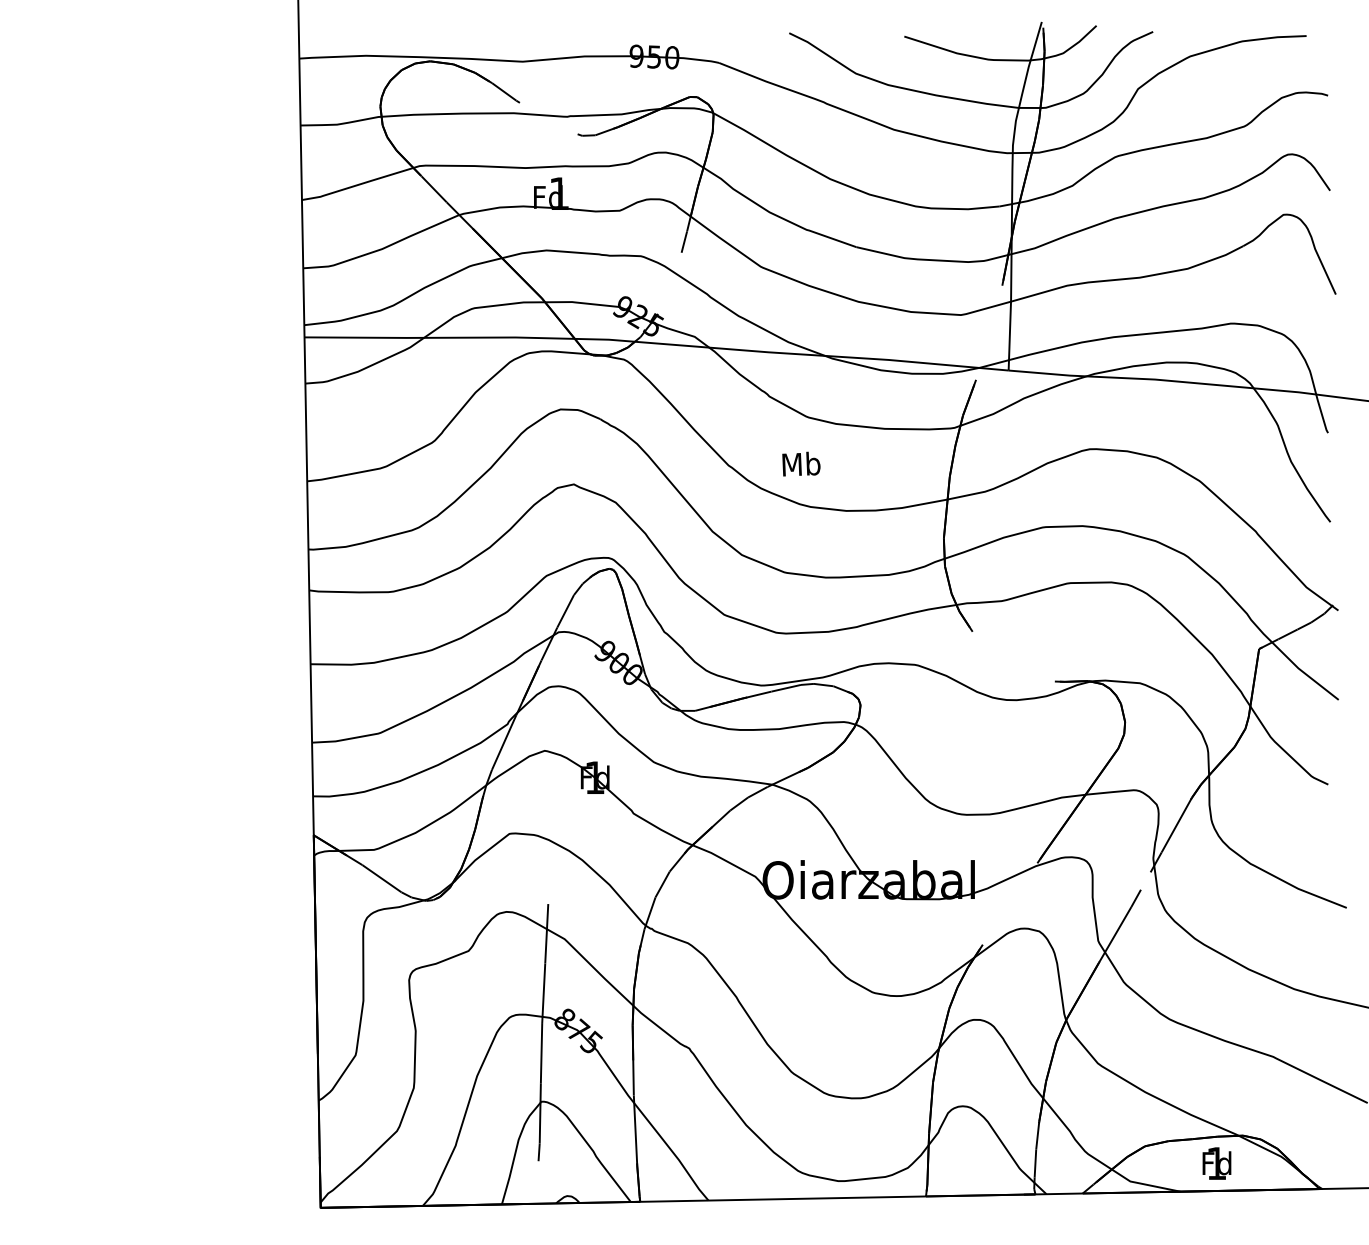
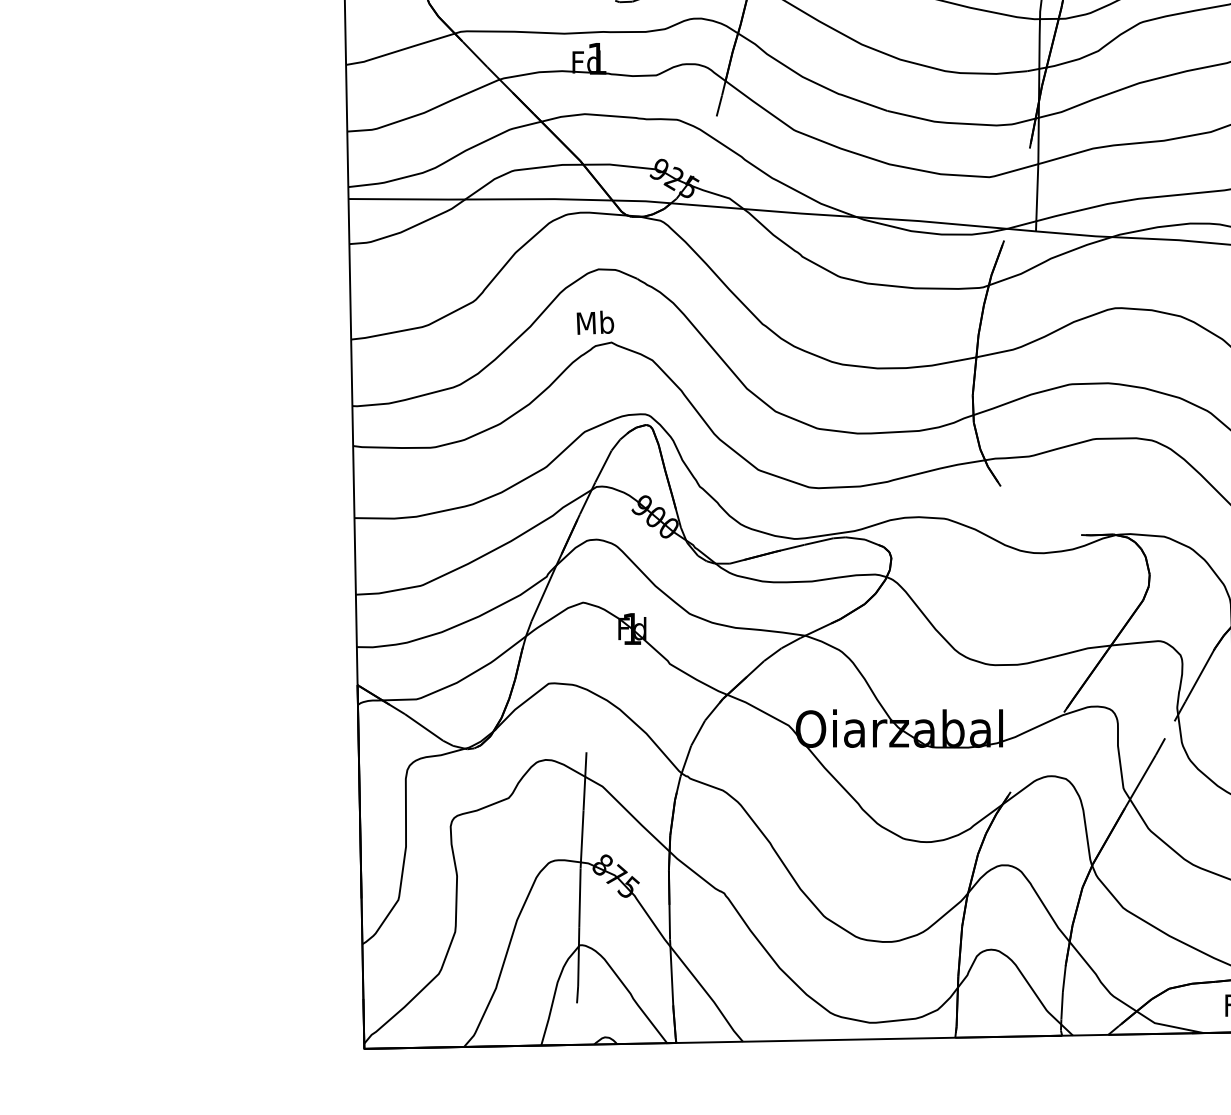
text: (801, 463) -> (595, 322), moved

